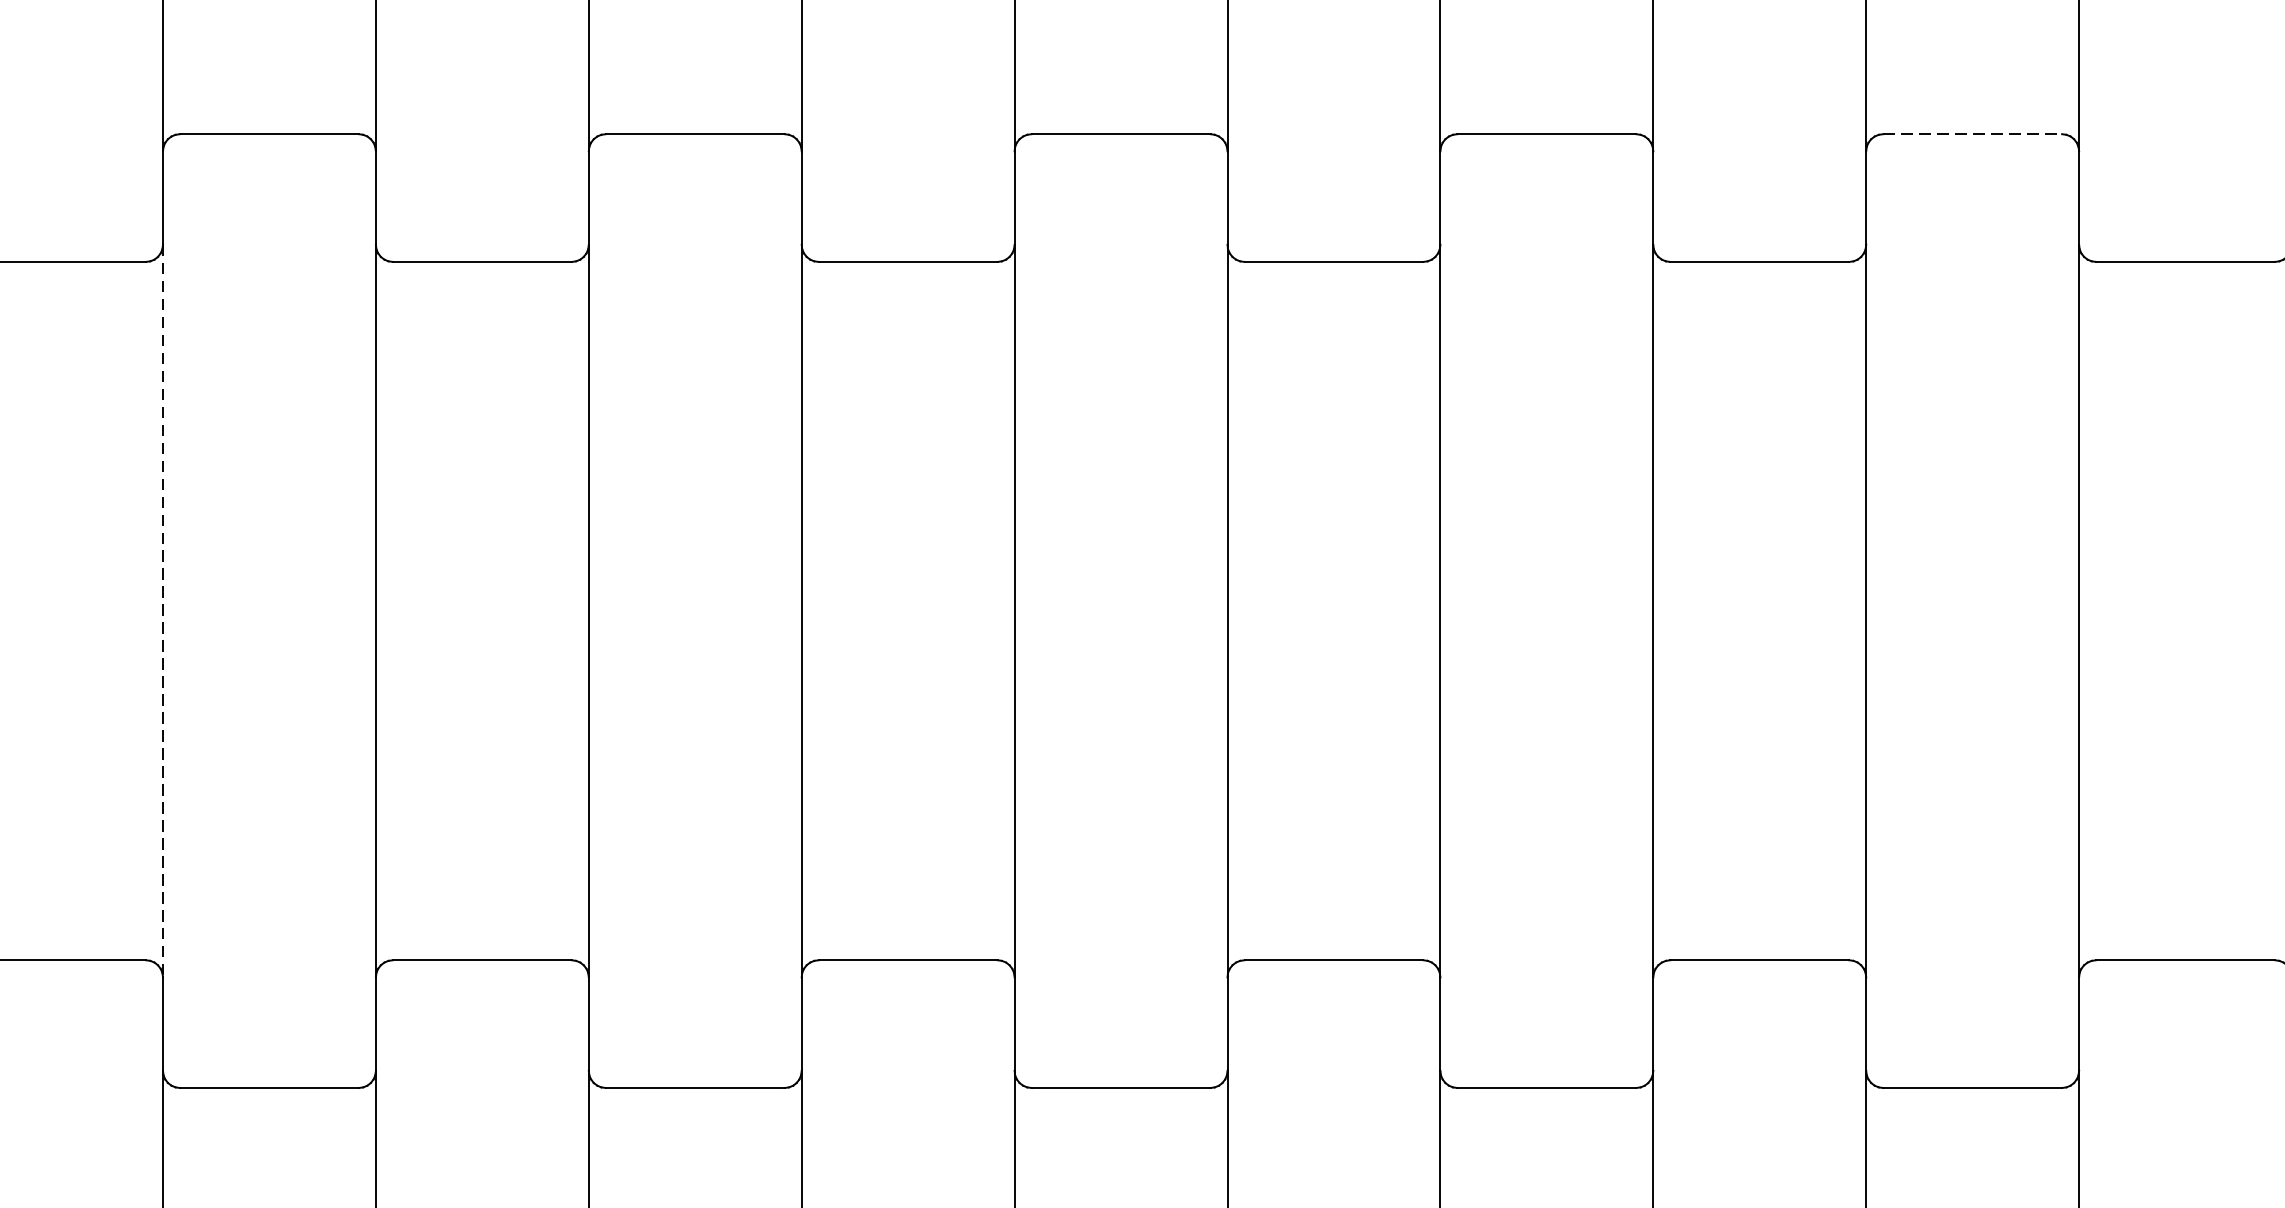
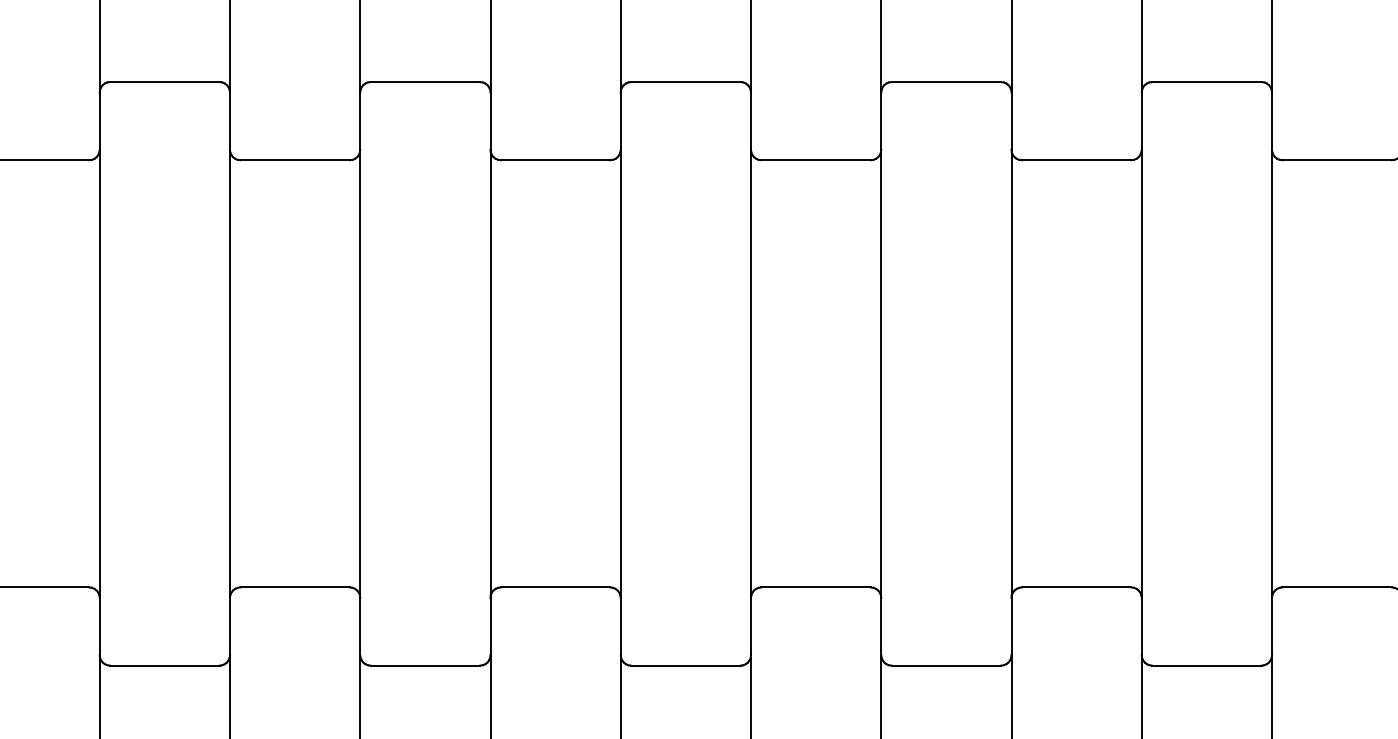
line: (1972, 134) -> (1206, 82), dashed -> solid
line: (162, 612) -> (99, 374), dashed -> solid

